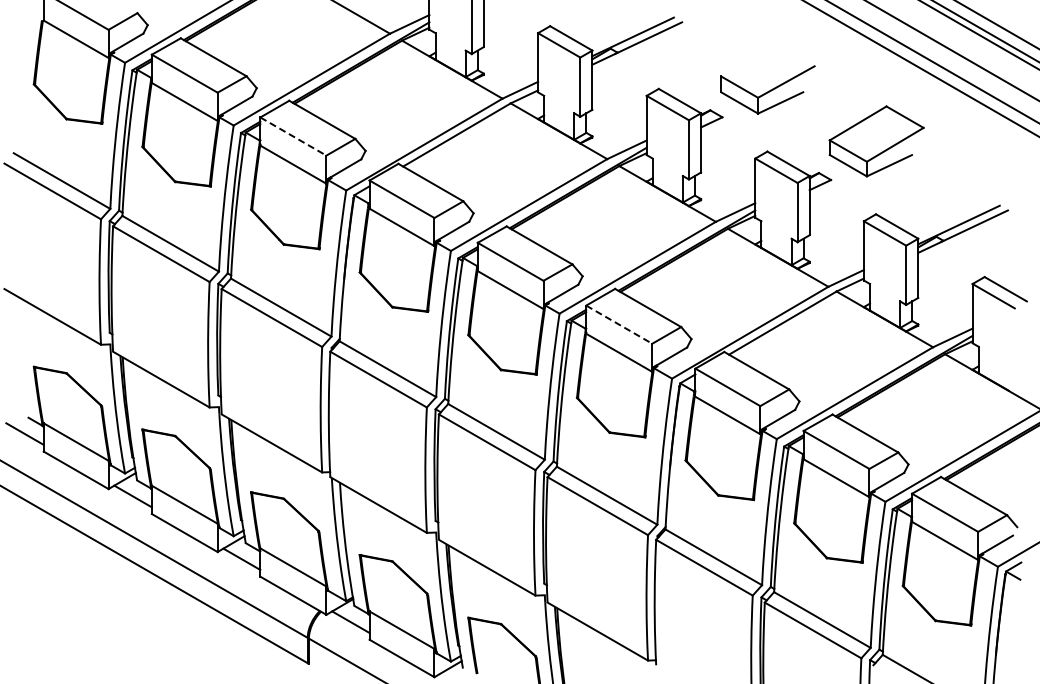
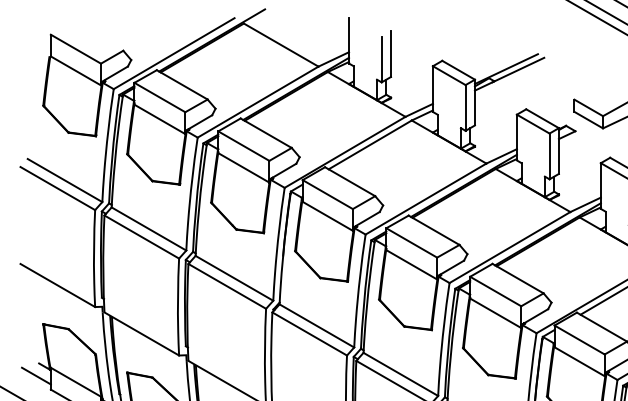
line: (293, 136) -> (243, 146), dashed -> solid
line: (619, 324) -> (495, 291), dashed -> solid

